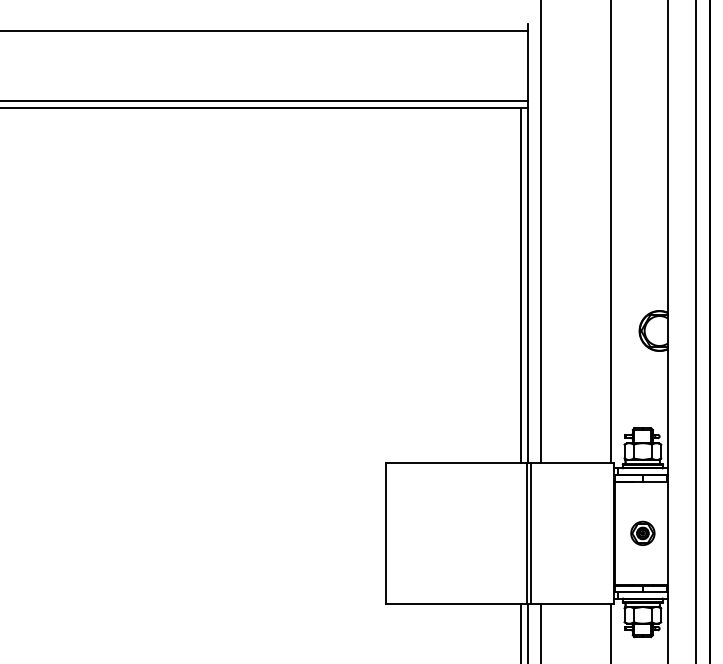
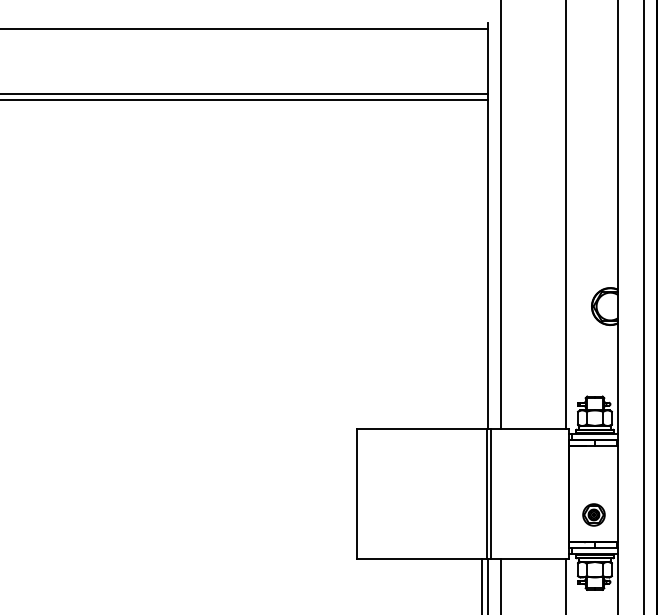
line: (521, 285) -> (482, 264), removed
part: (642, 532) -> (593, 514), moved

